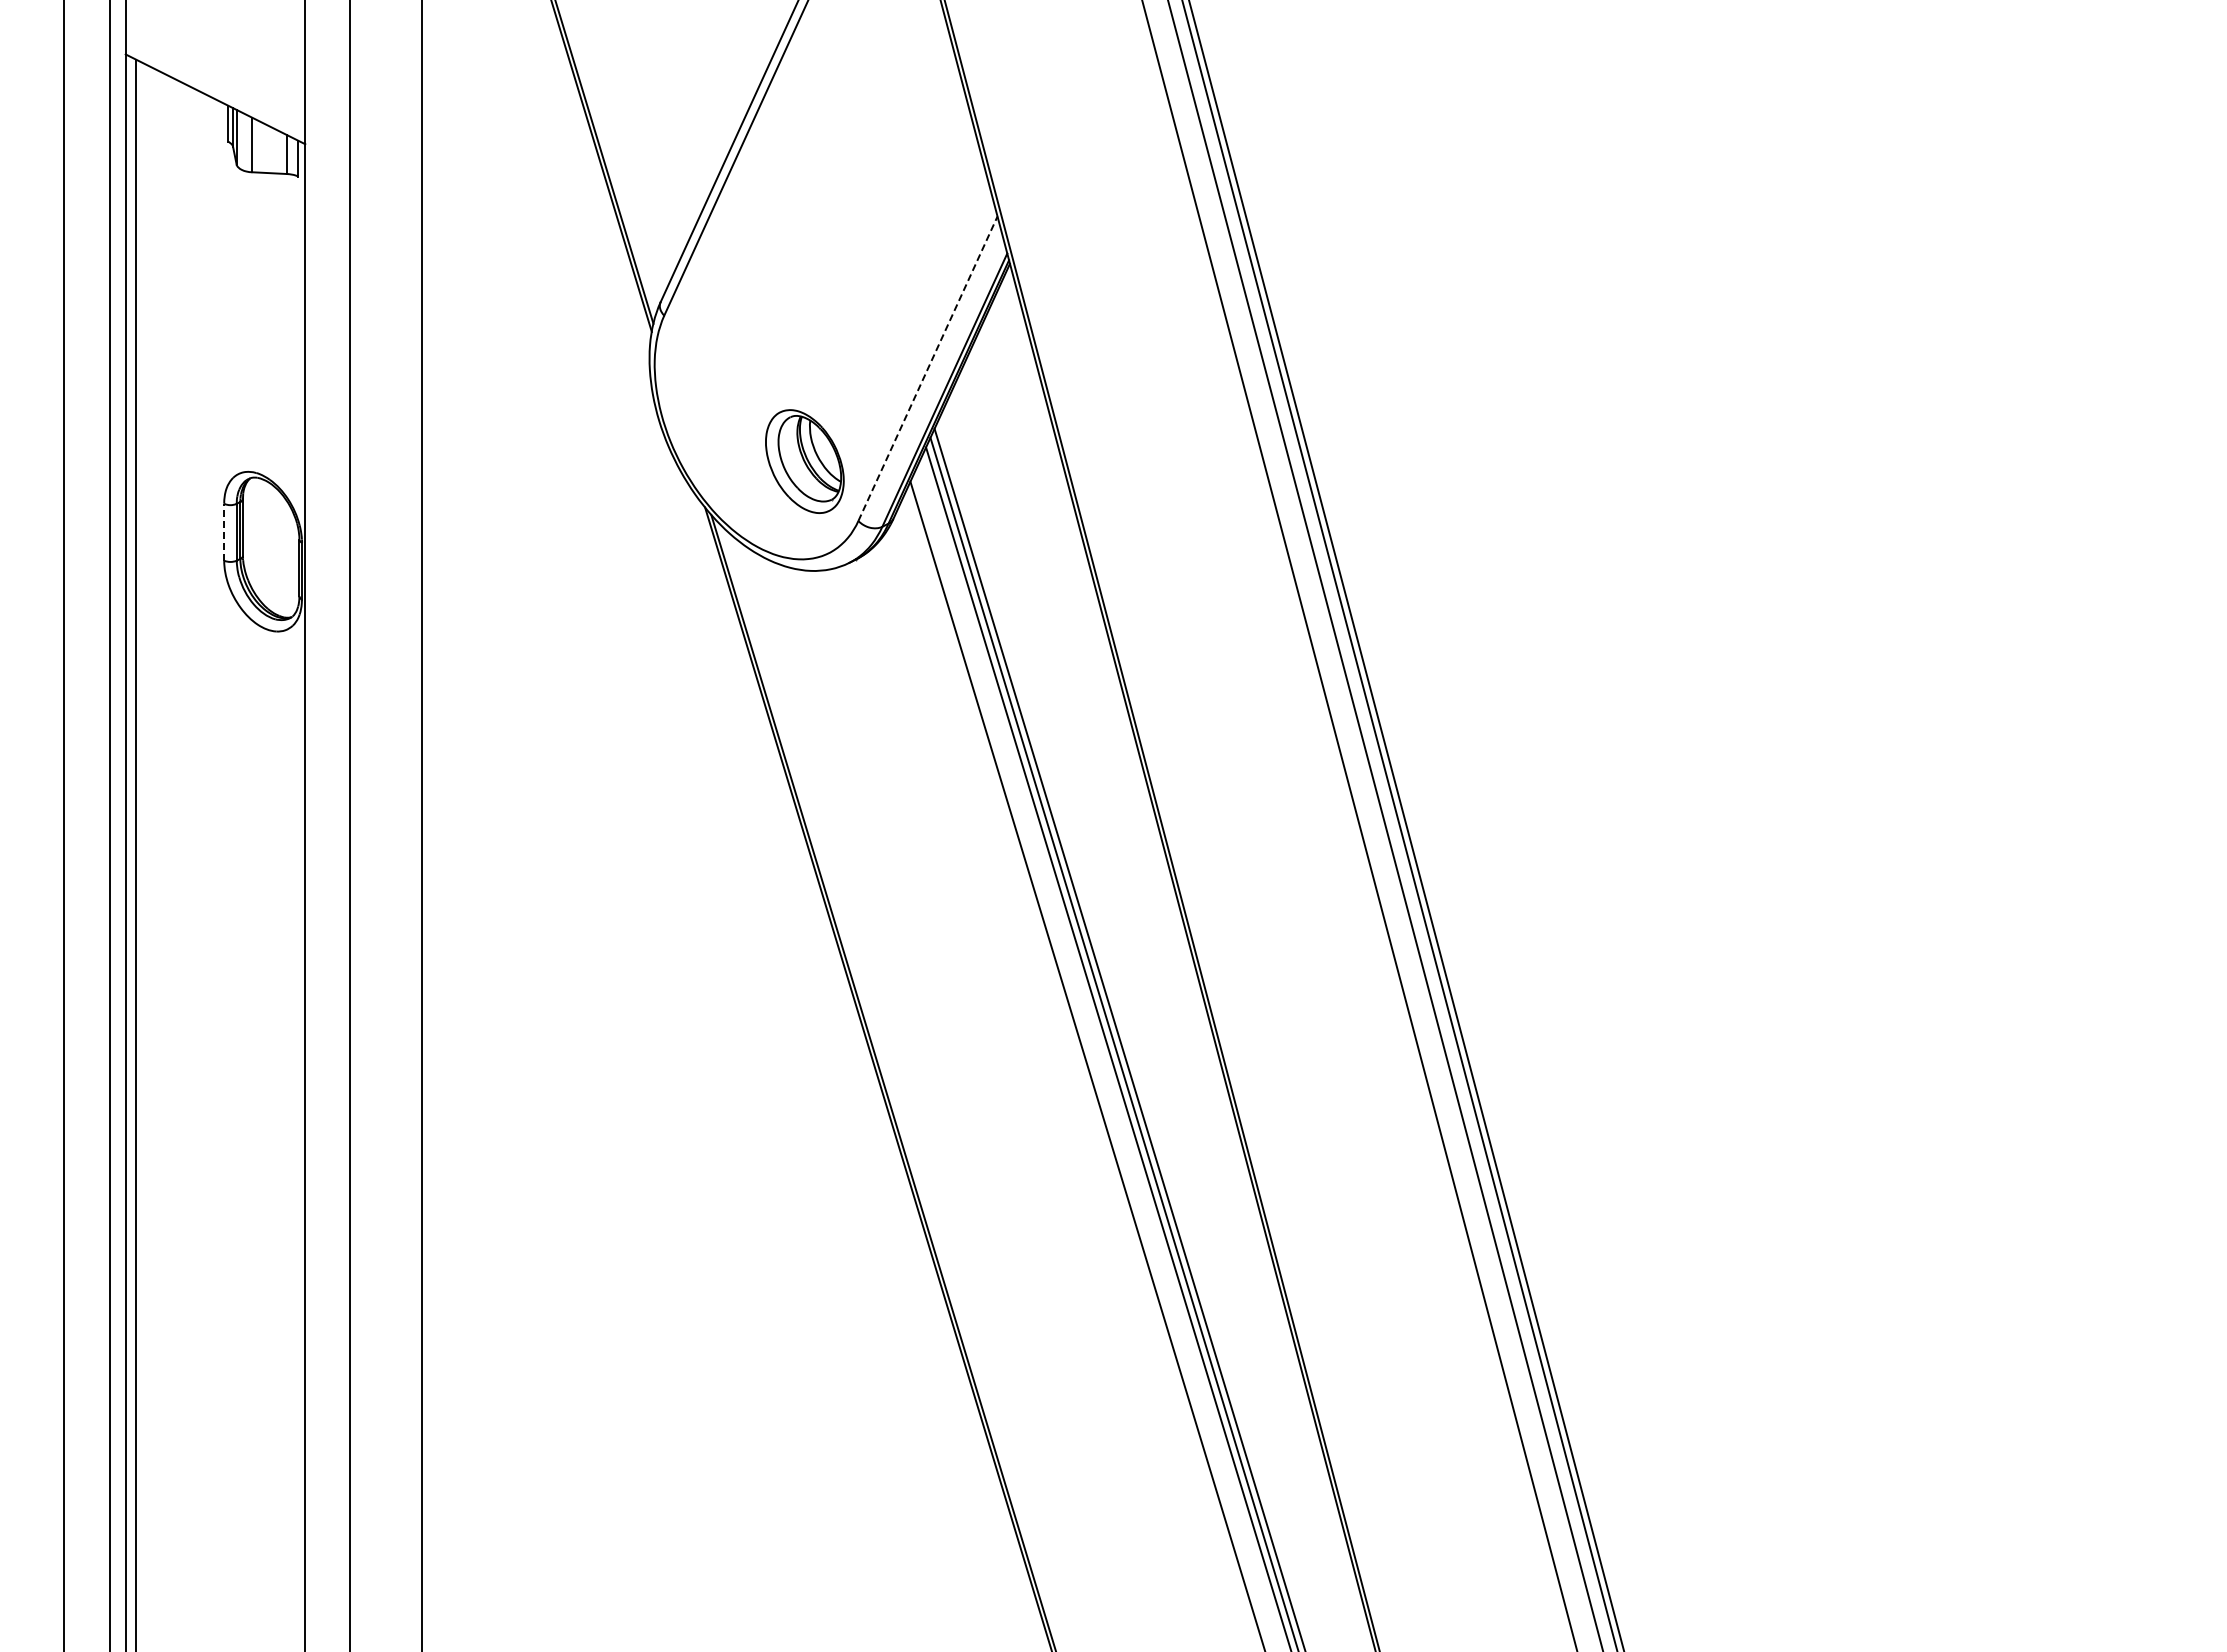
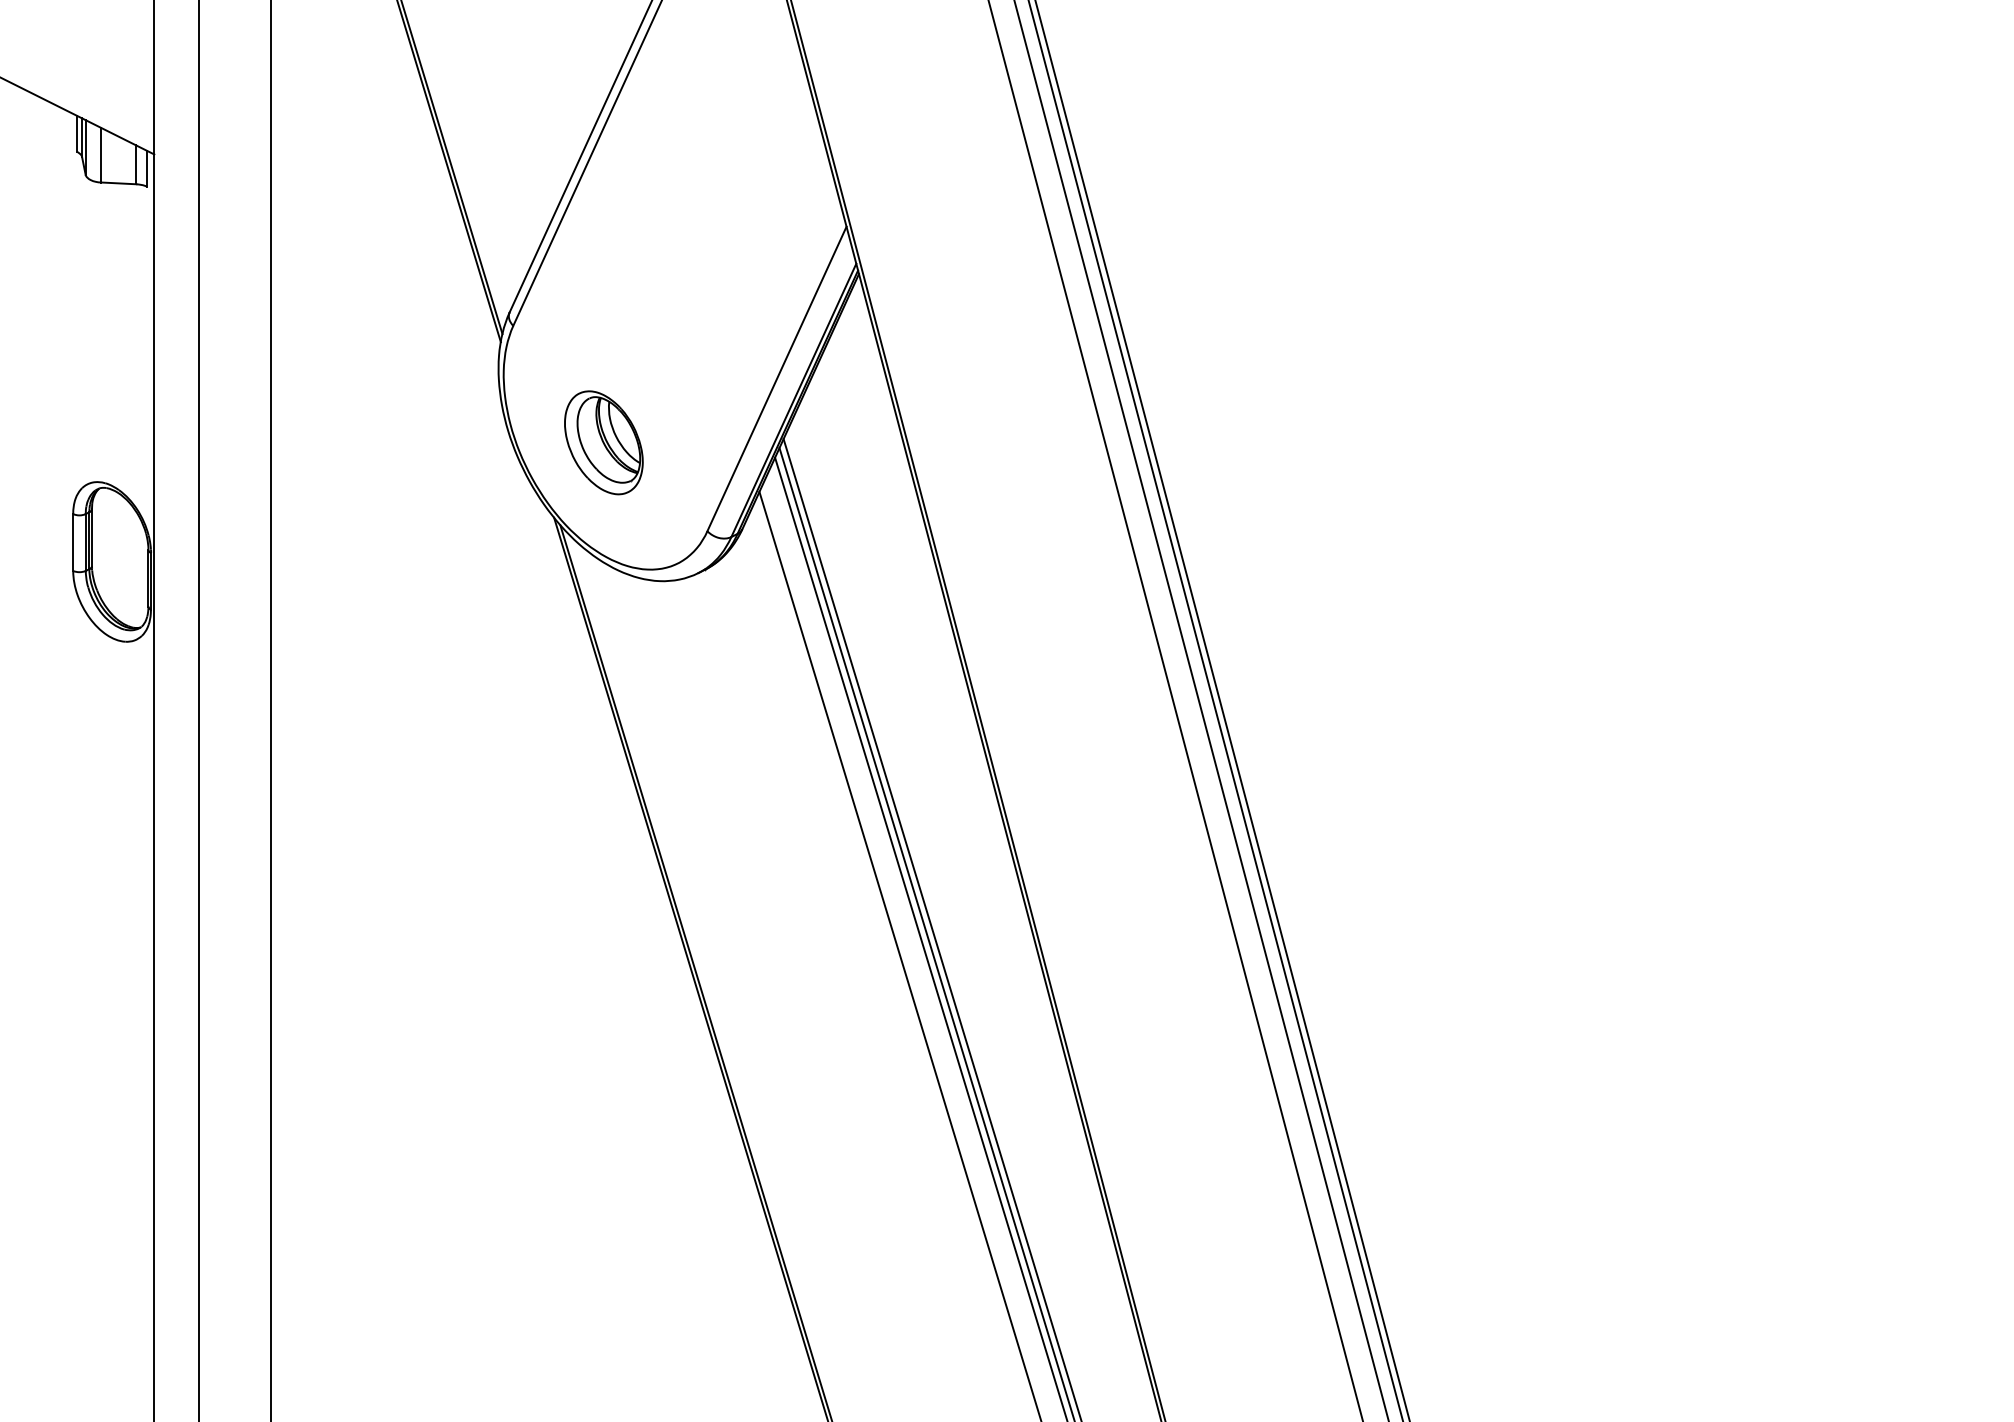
line: (928, 368) -> (777, 378), dashed -> solid
part: (804, 461) -> (603, 442), moved
line: (224, 531) -> (73, 541), dashed -> solid

